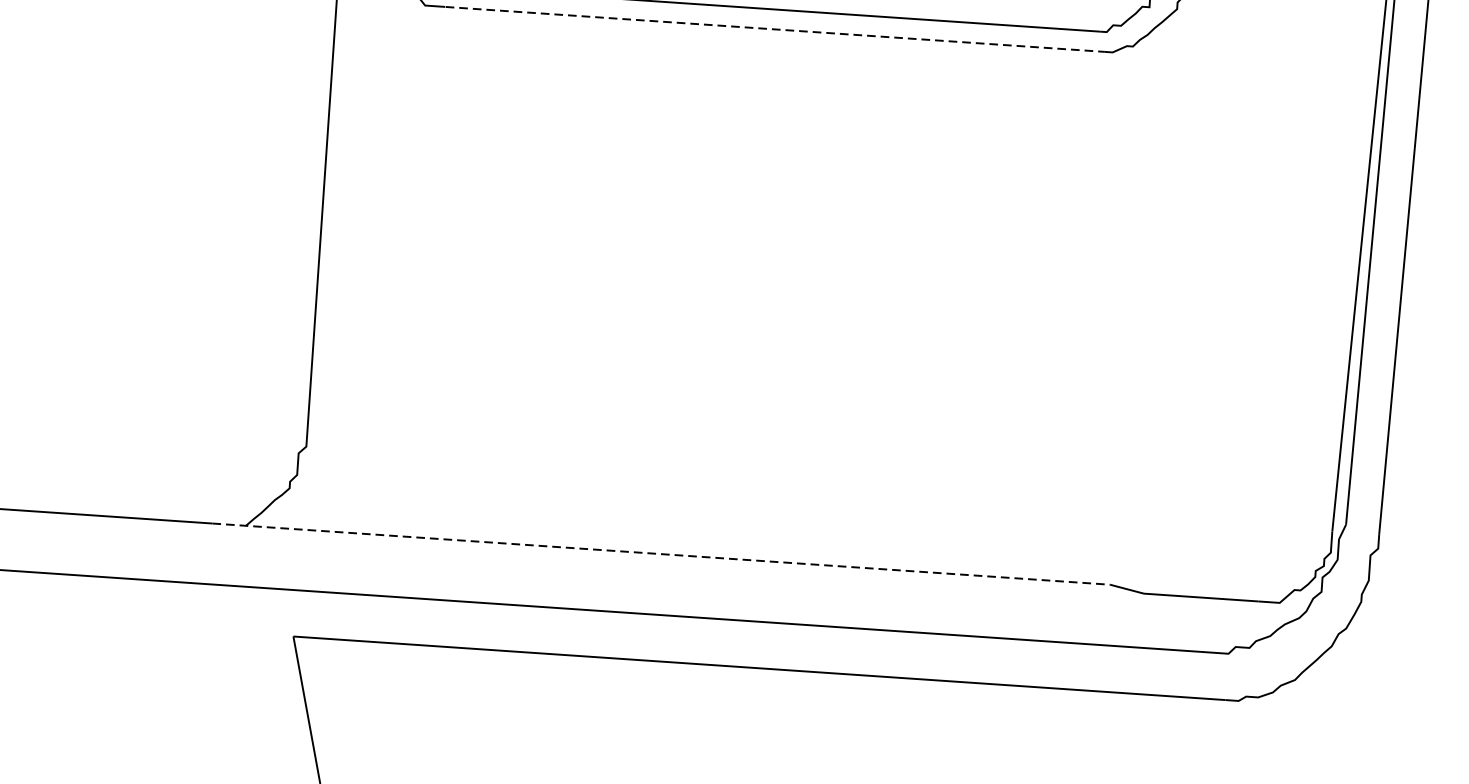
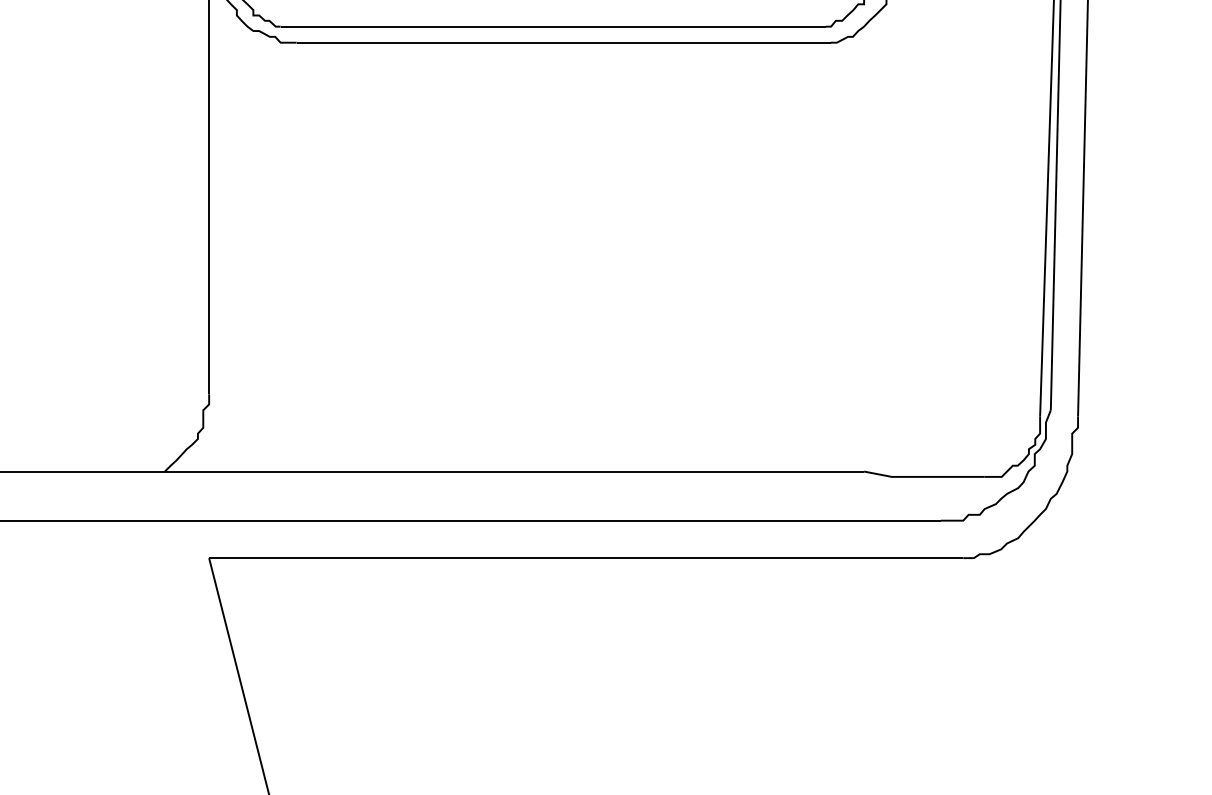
line: (774, 29) -> (563, 42), dashed -> solid
line: (662, 554) -> (501, 471), dashed -> solid

